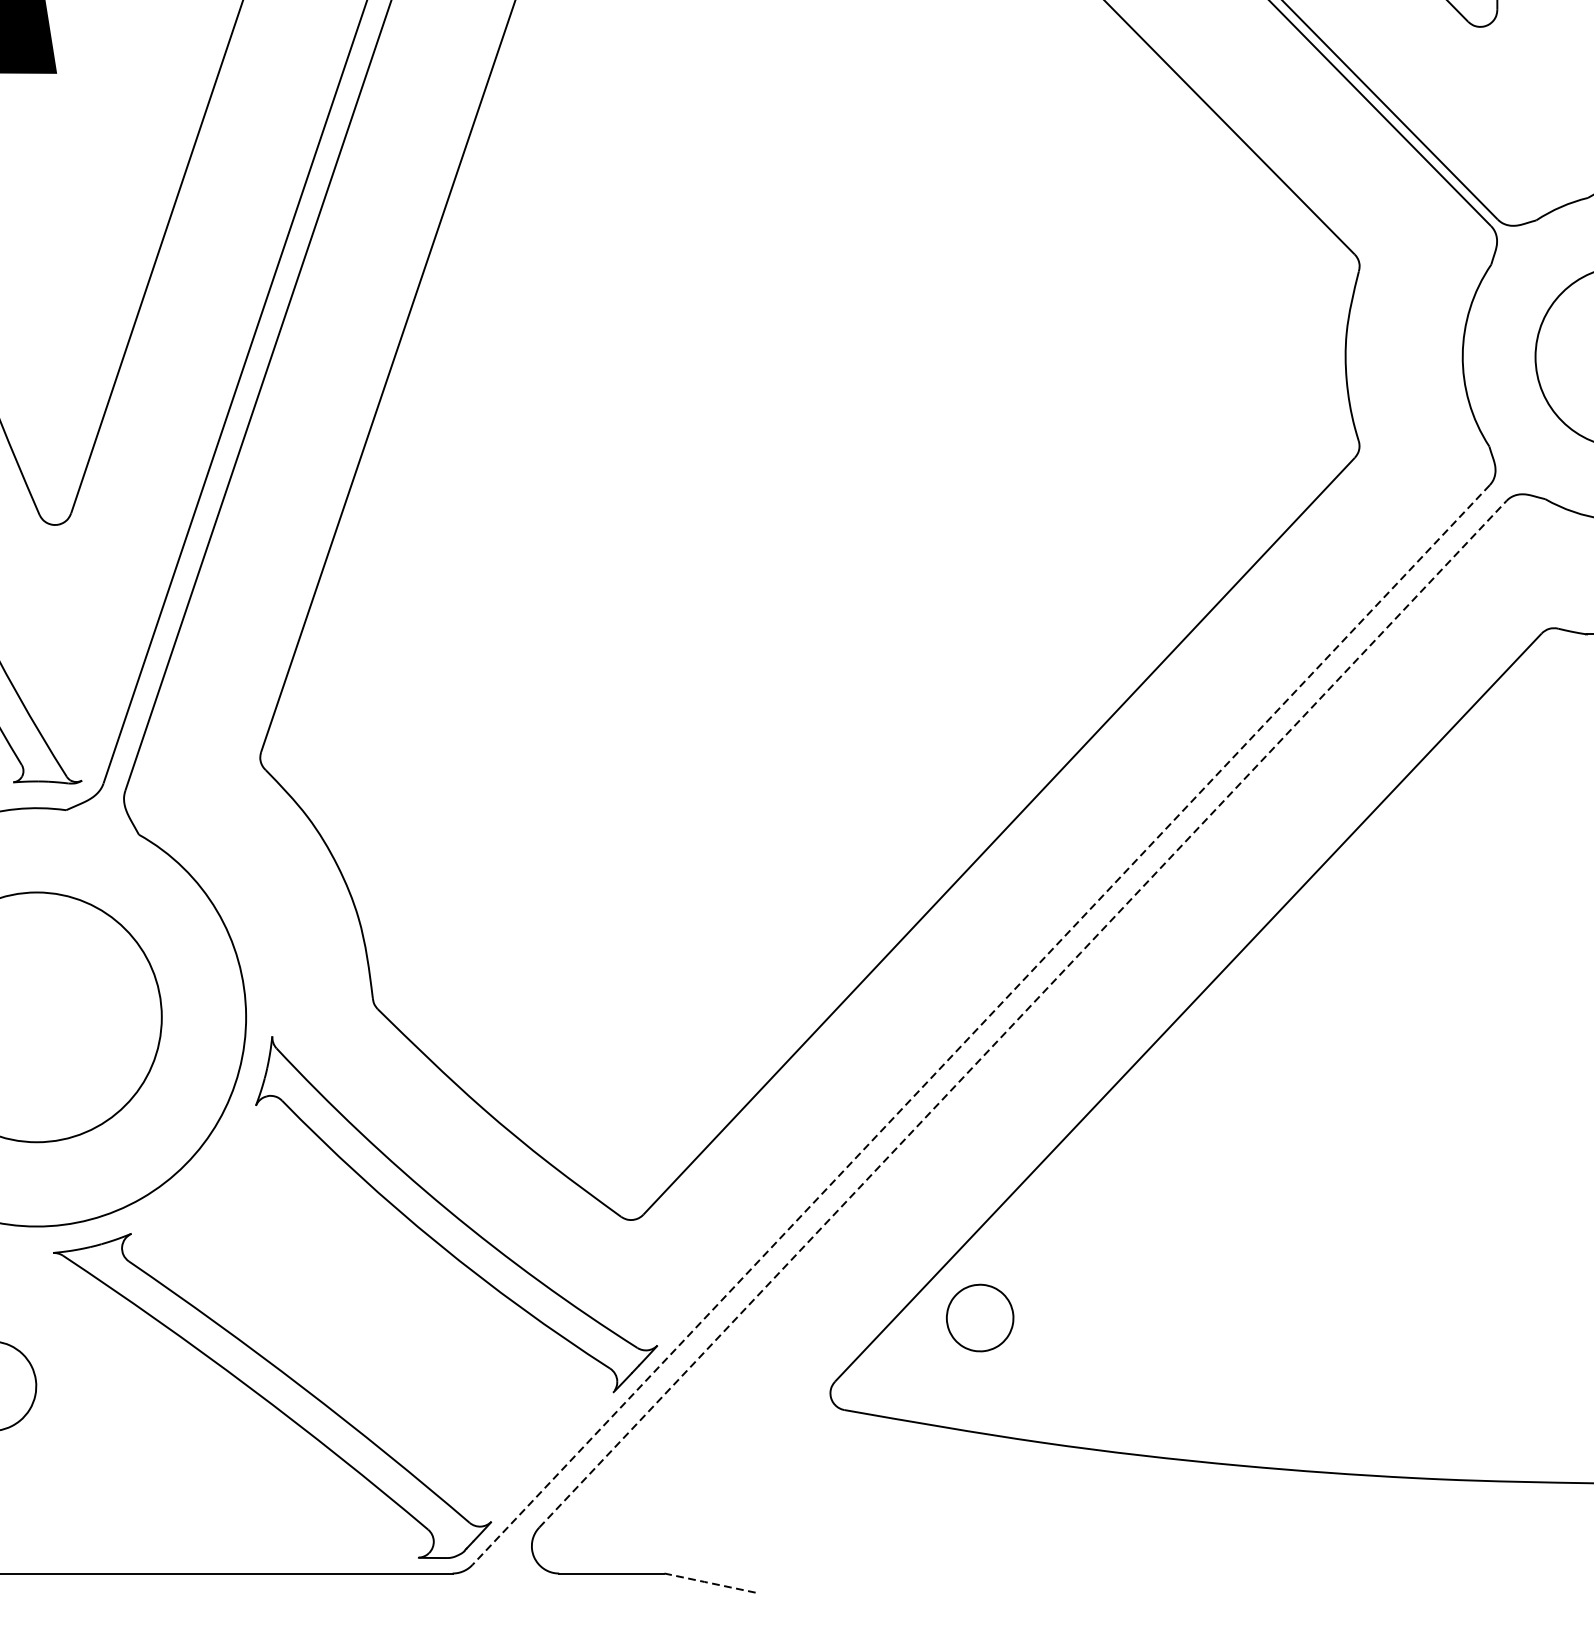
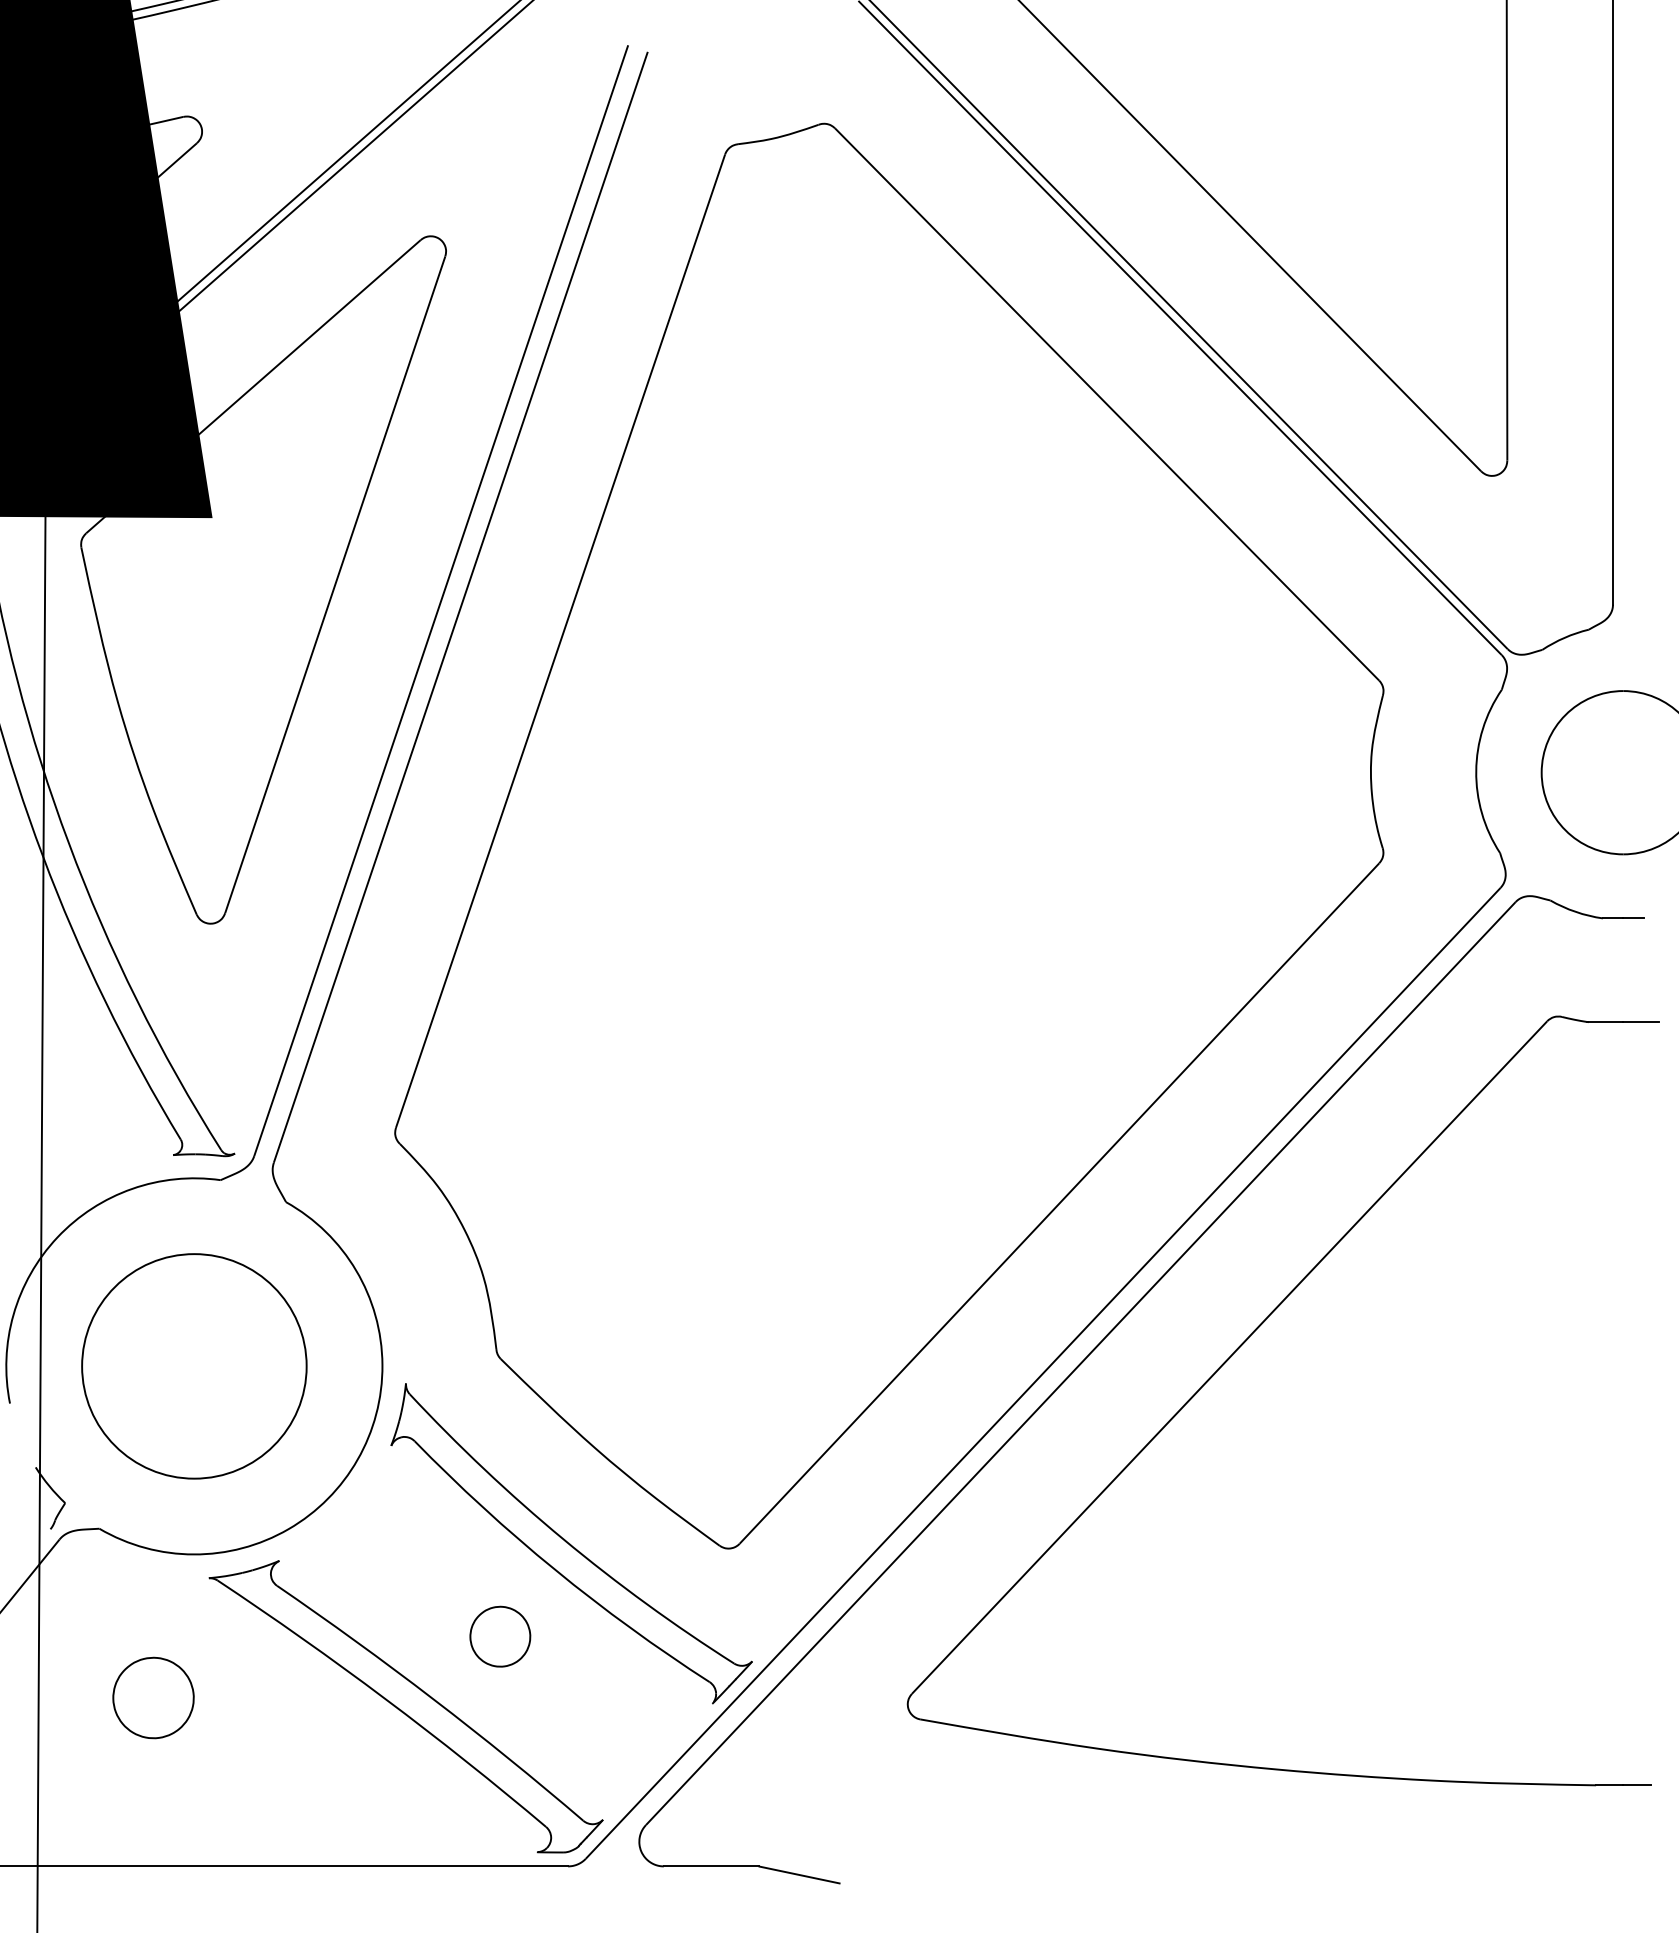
line: (1022, 1014) -> (1080, 1363), dashed -> solid
line: (980, 1026) -> (1042, 1374), dashed -> solid
part: (980, 1317) -> (500, 1636), moved
line: (708, 1582) -> (798, 1874), dashed -> solid

